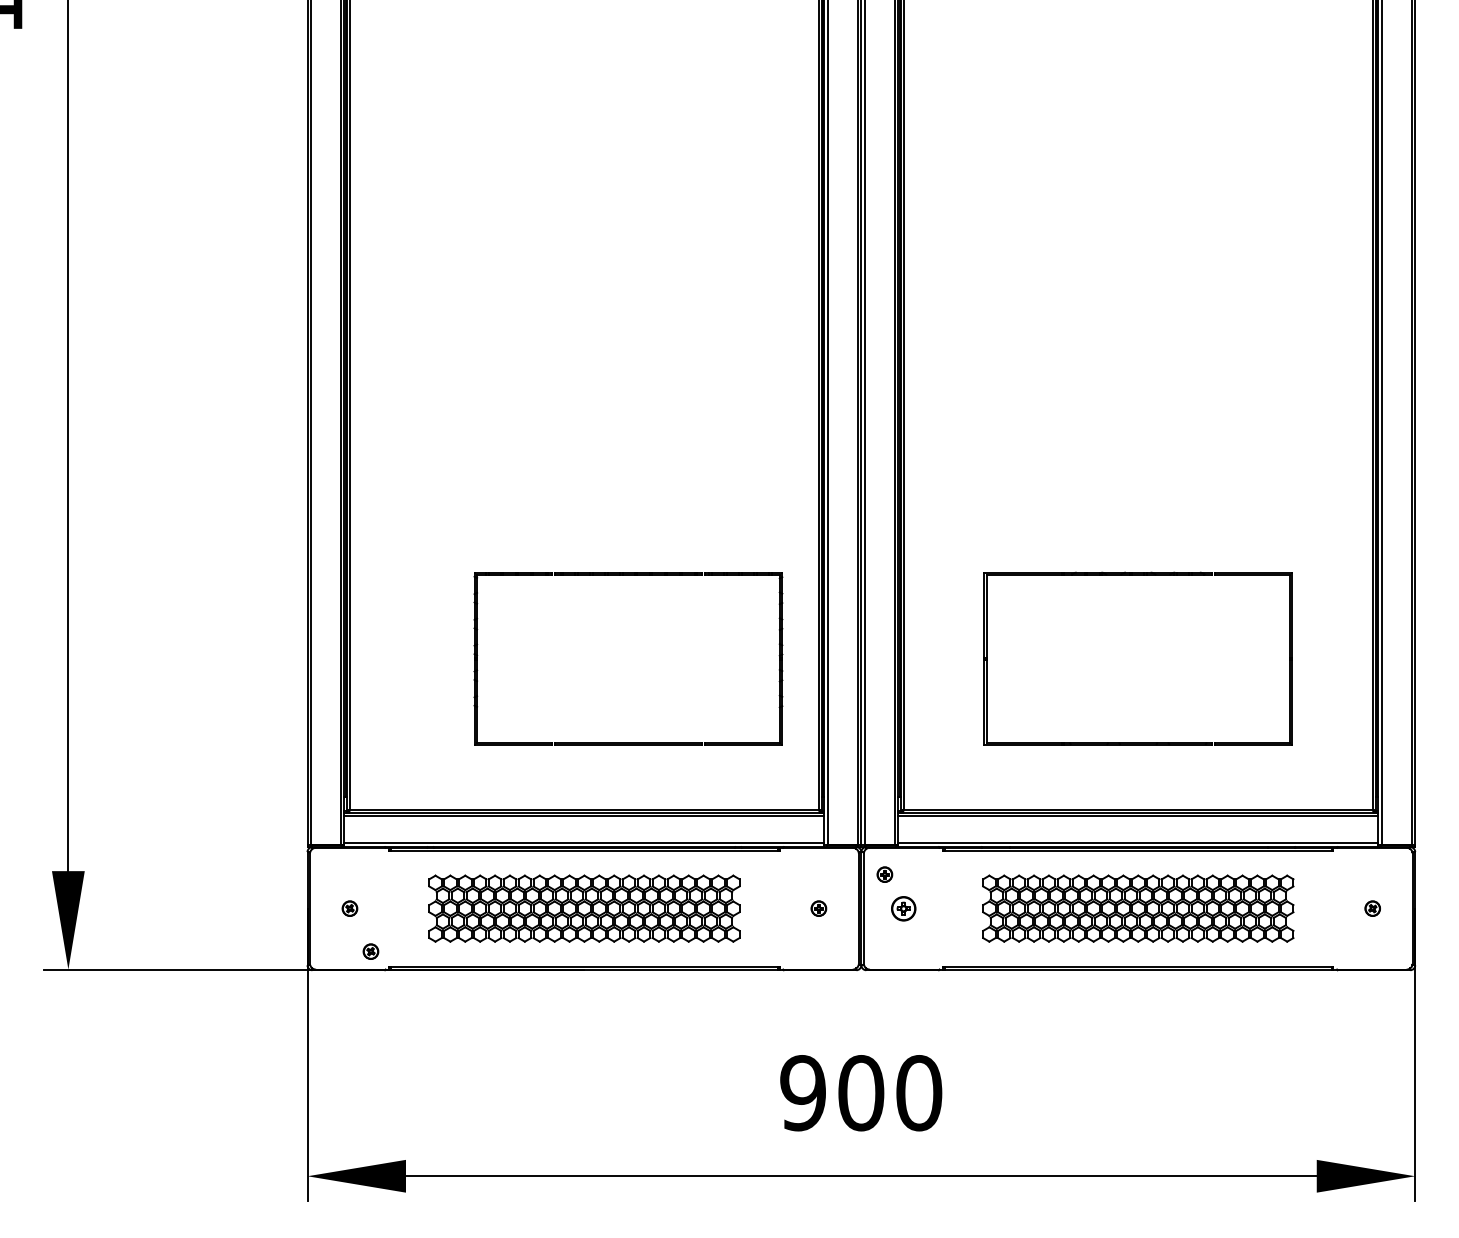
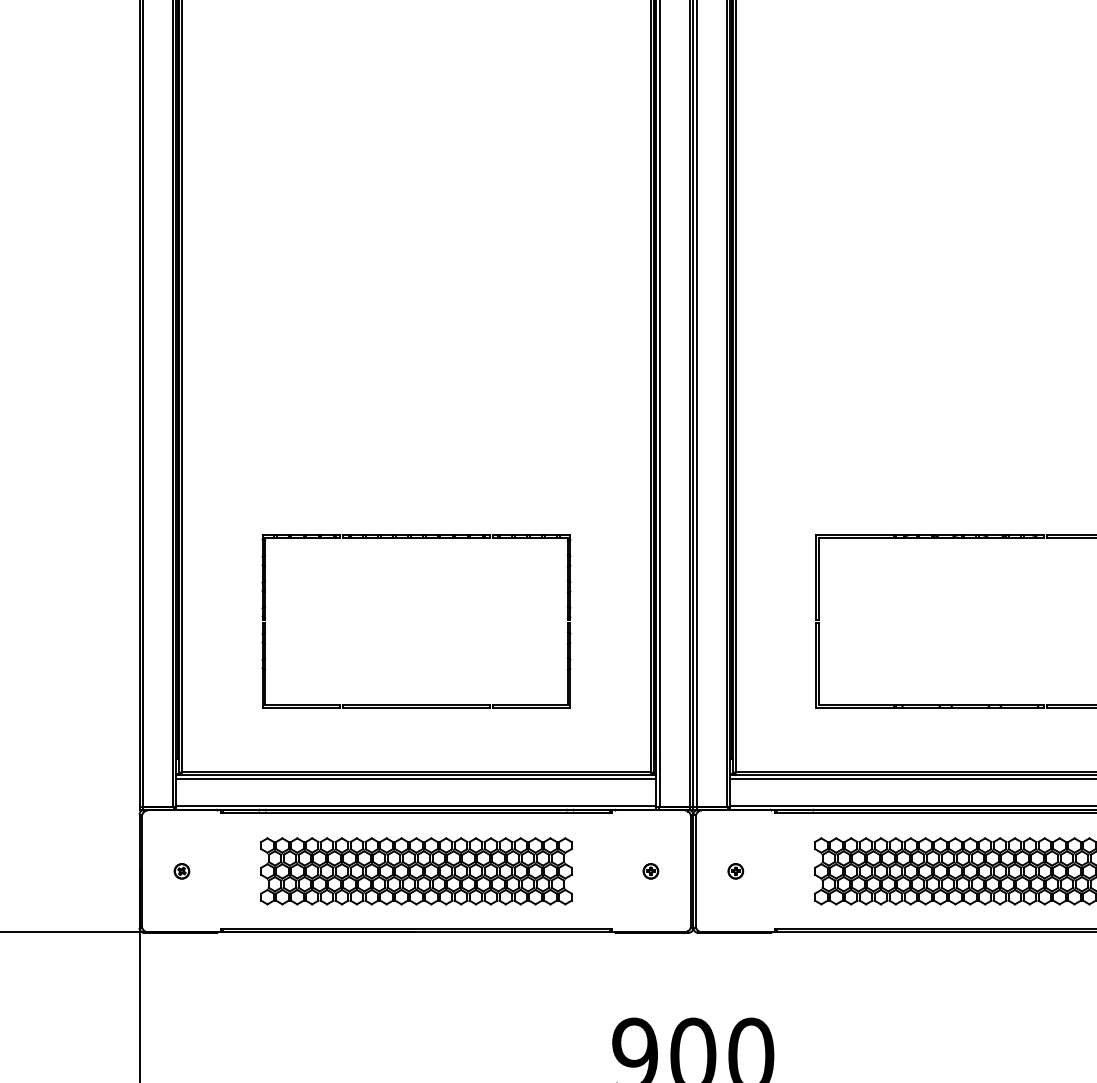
part: (628, 575) -> (416, 538), moved
part: (884, 874) -> (716, 837), removed
part: (903, 908) -> (735, 871), size x0.62
part: (370, 951) -> (202, 914), removed

